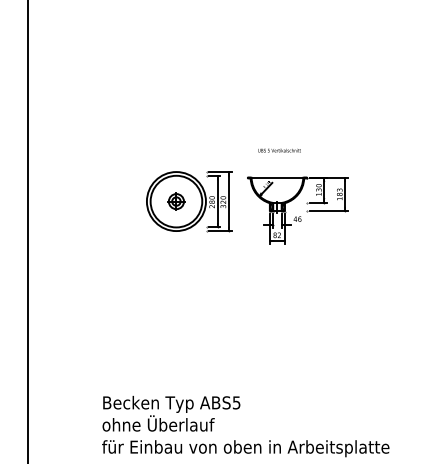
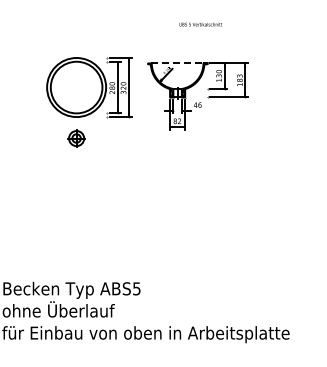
text: (279, 150) -> (200, 24), moved
line: (277, 177) -> (177, 63), solid -> dashed
part: (176, 201) -> (76, 138), moved

